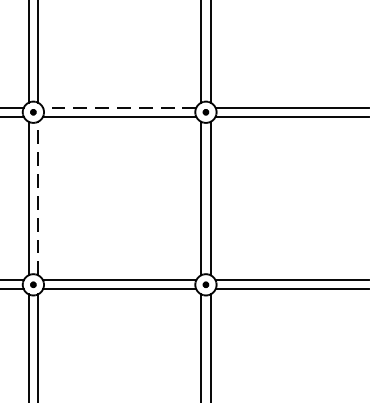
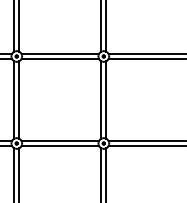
line: (120, 108) -> (60, 54), dashed -> solid
line: (38, 199) -> (19, 100), dashed -> solid

